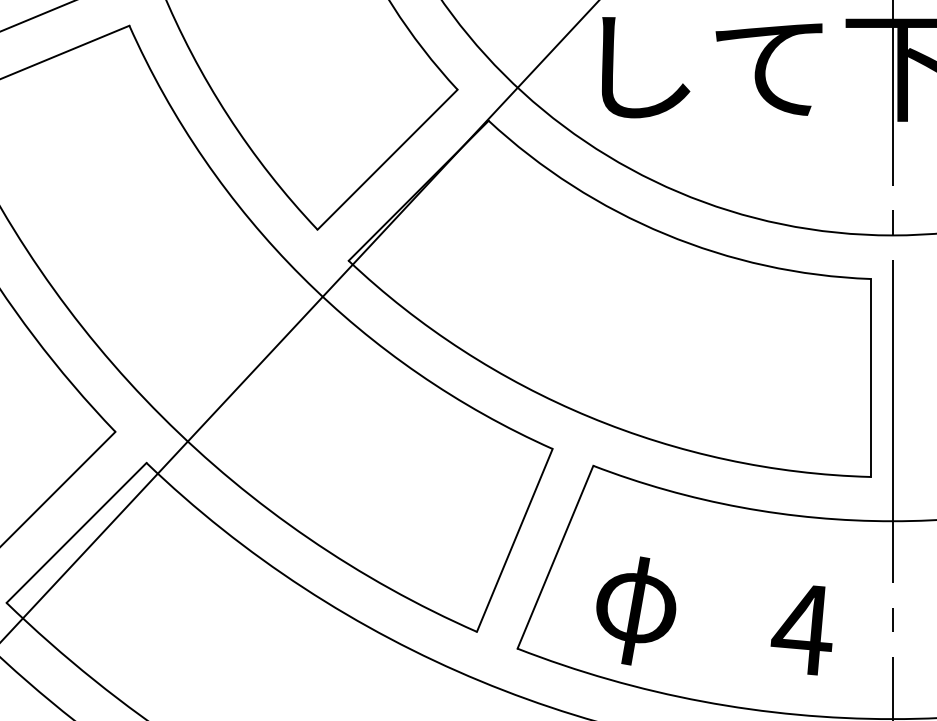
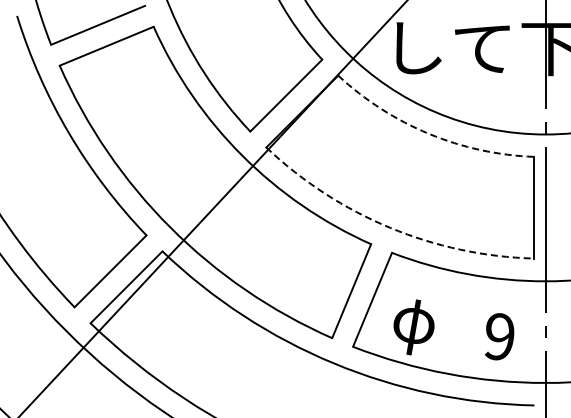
arc: (666, 233) -> (429, 133), solid -> dashed
arc: (590, 416) -> (390, 227), solid -> dashed
text: (800, 628) -> (498, 336), 4 -> 9

